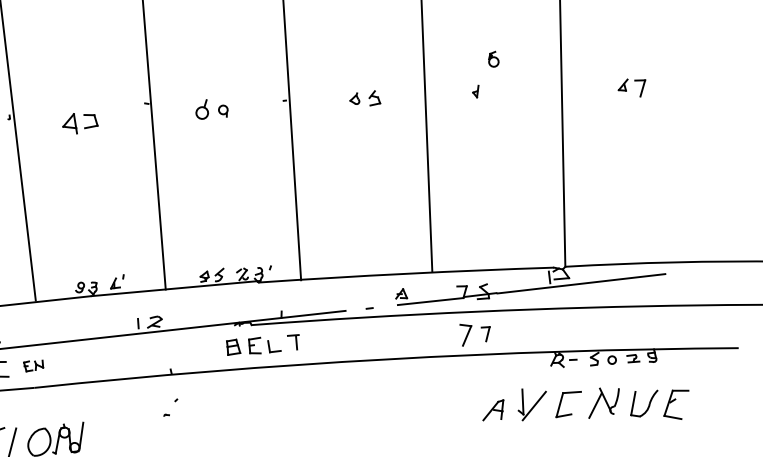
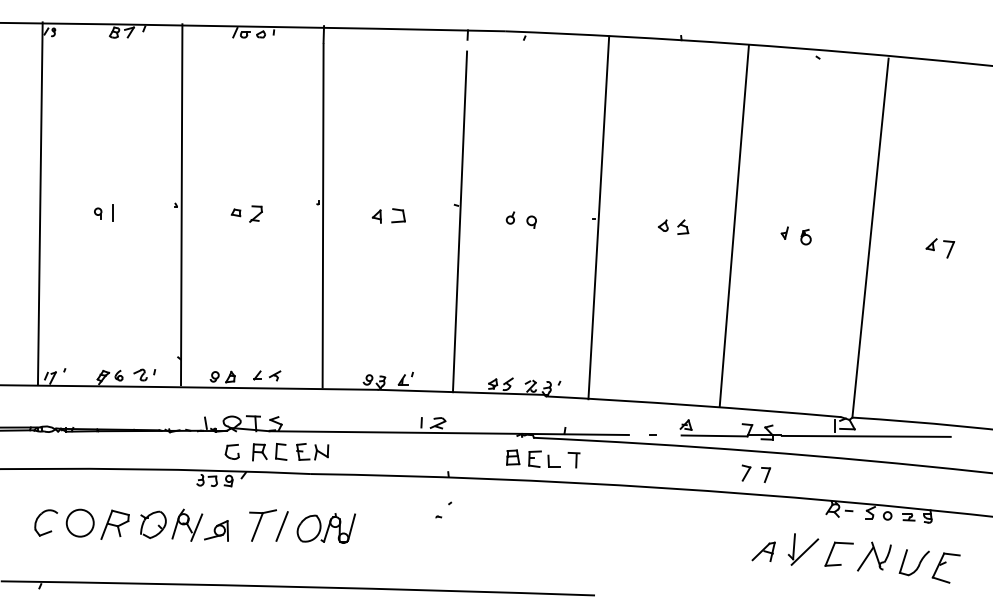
part: (493, 59) -> (805, 237), moved
part: (201, 109) -> (510, 217), size x0.62
part: (68, 124) -> (376, 216), size x0.62
part: (466, 334) -> (746, 472), size x0.71
part: (33, 365) -> (312, 451), size x1.67

